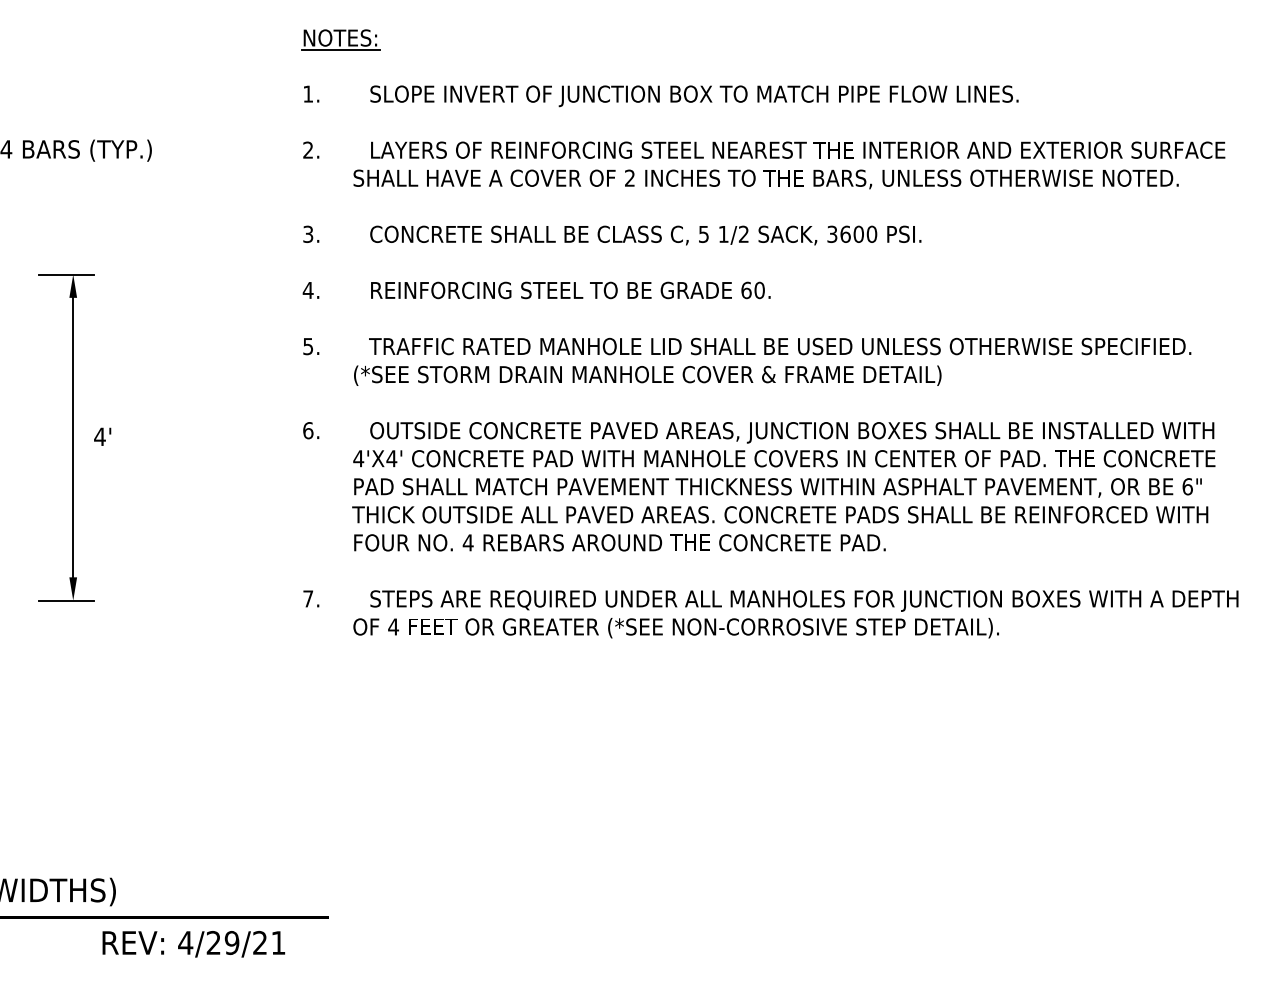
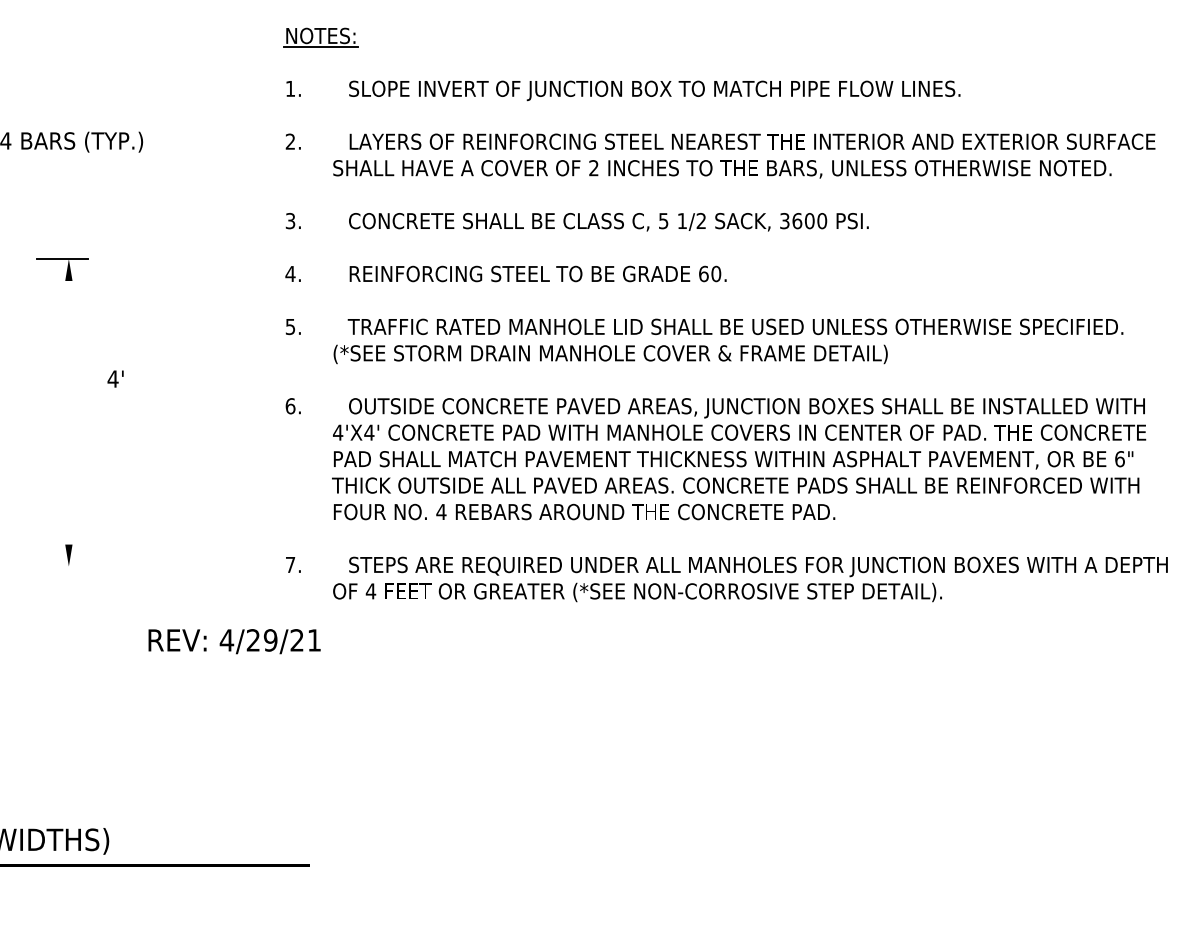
text: (102, 436) -> (115, 378), moved
line: (72, 437) -> (68, 412), removed
line: (66, 600) -> (62, 566), removed
text: (193, 944) -> (234, 641), moved

